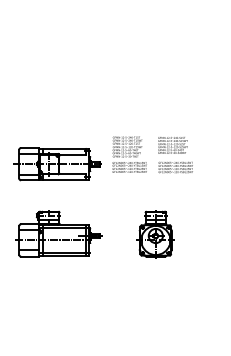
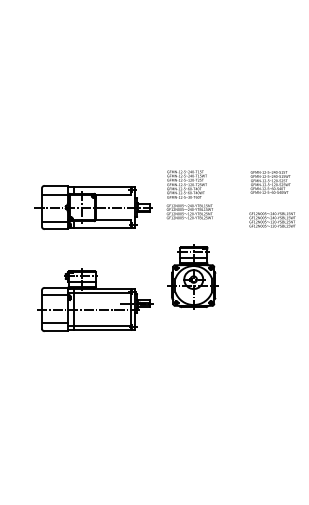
text: (172, 145) -> (270, 182), moved
text: (175, 167) -> (272, 219), moved
part: (154, 233) -> (192, 276), moved

